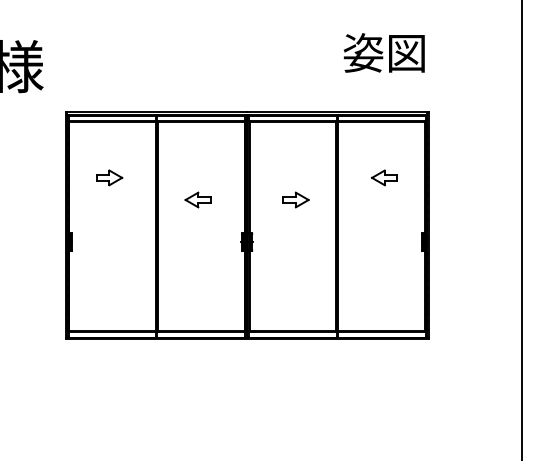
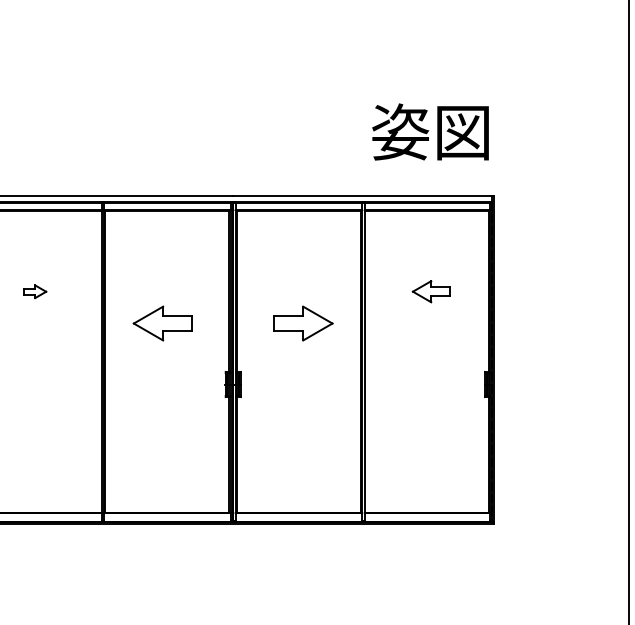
text: (383, 52) -> (429, 131), moved
part: (109, 177) -> (34, 291), size x0.6
part: (197, 199) -> (161, 322), size x1.6
part: (295, 199) -> (302, 322), size x1.6

